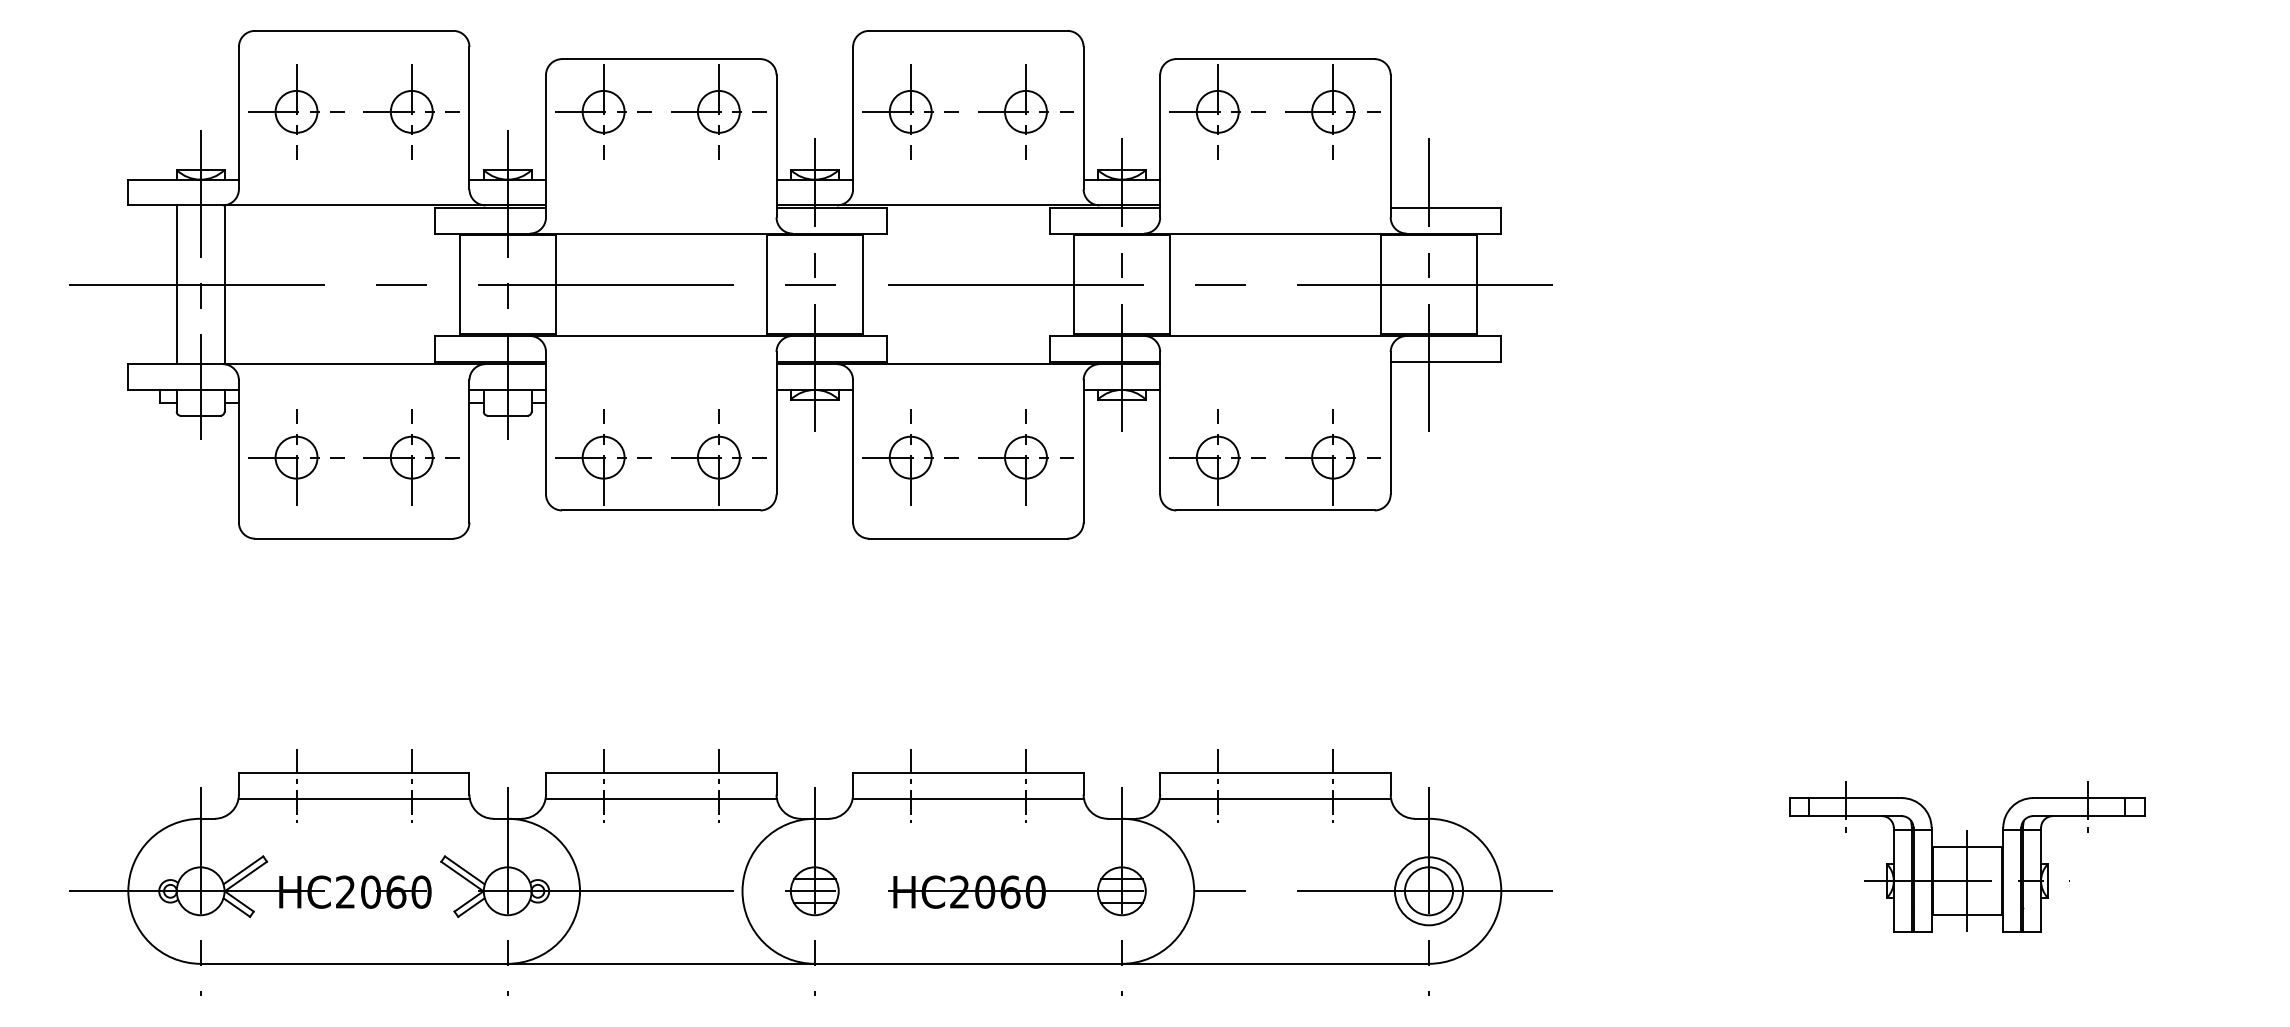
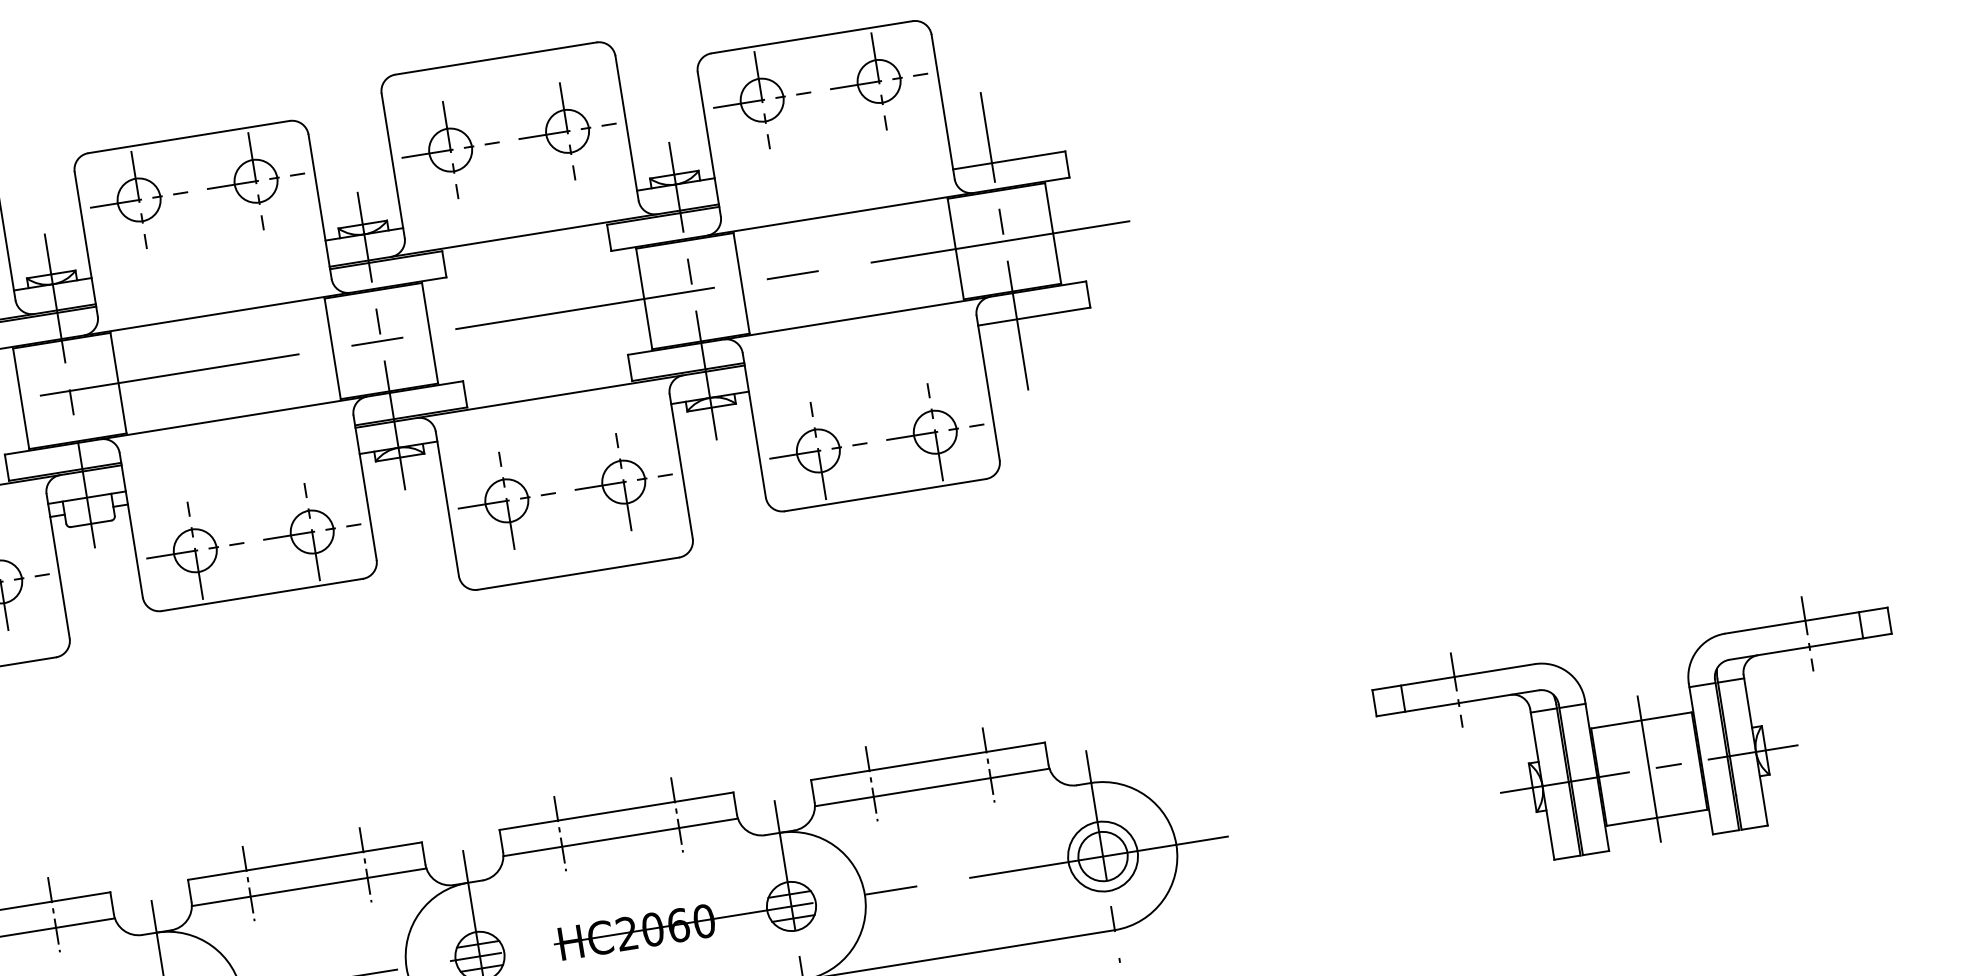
part: (1967, 856) -> (1643, 733), size x1.43

